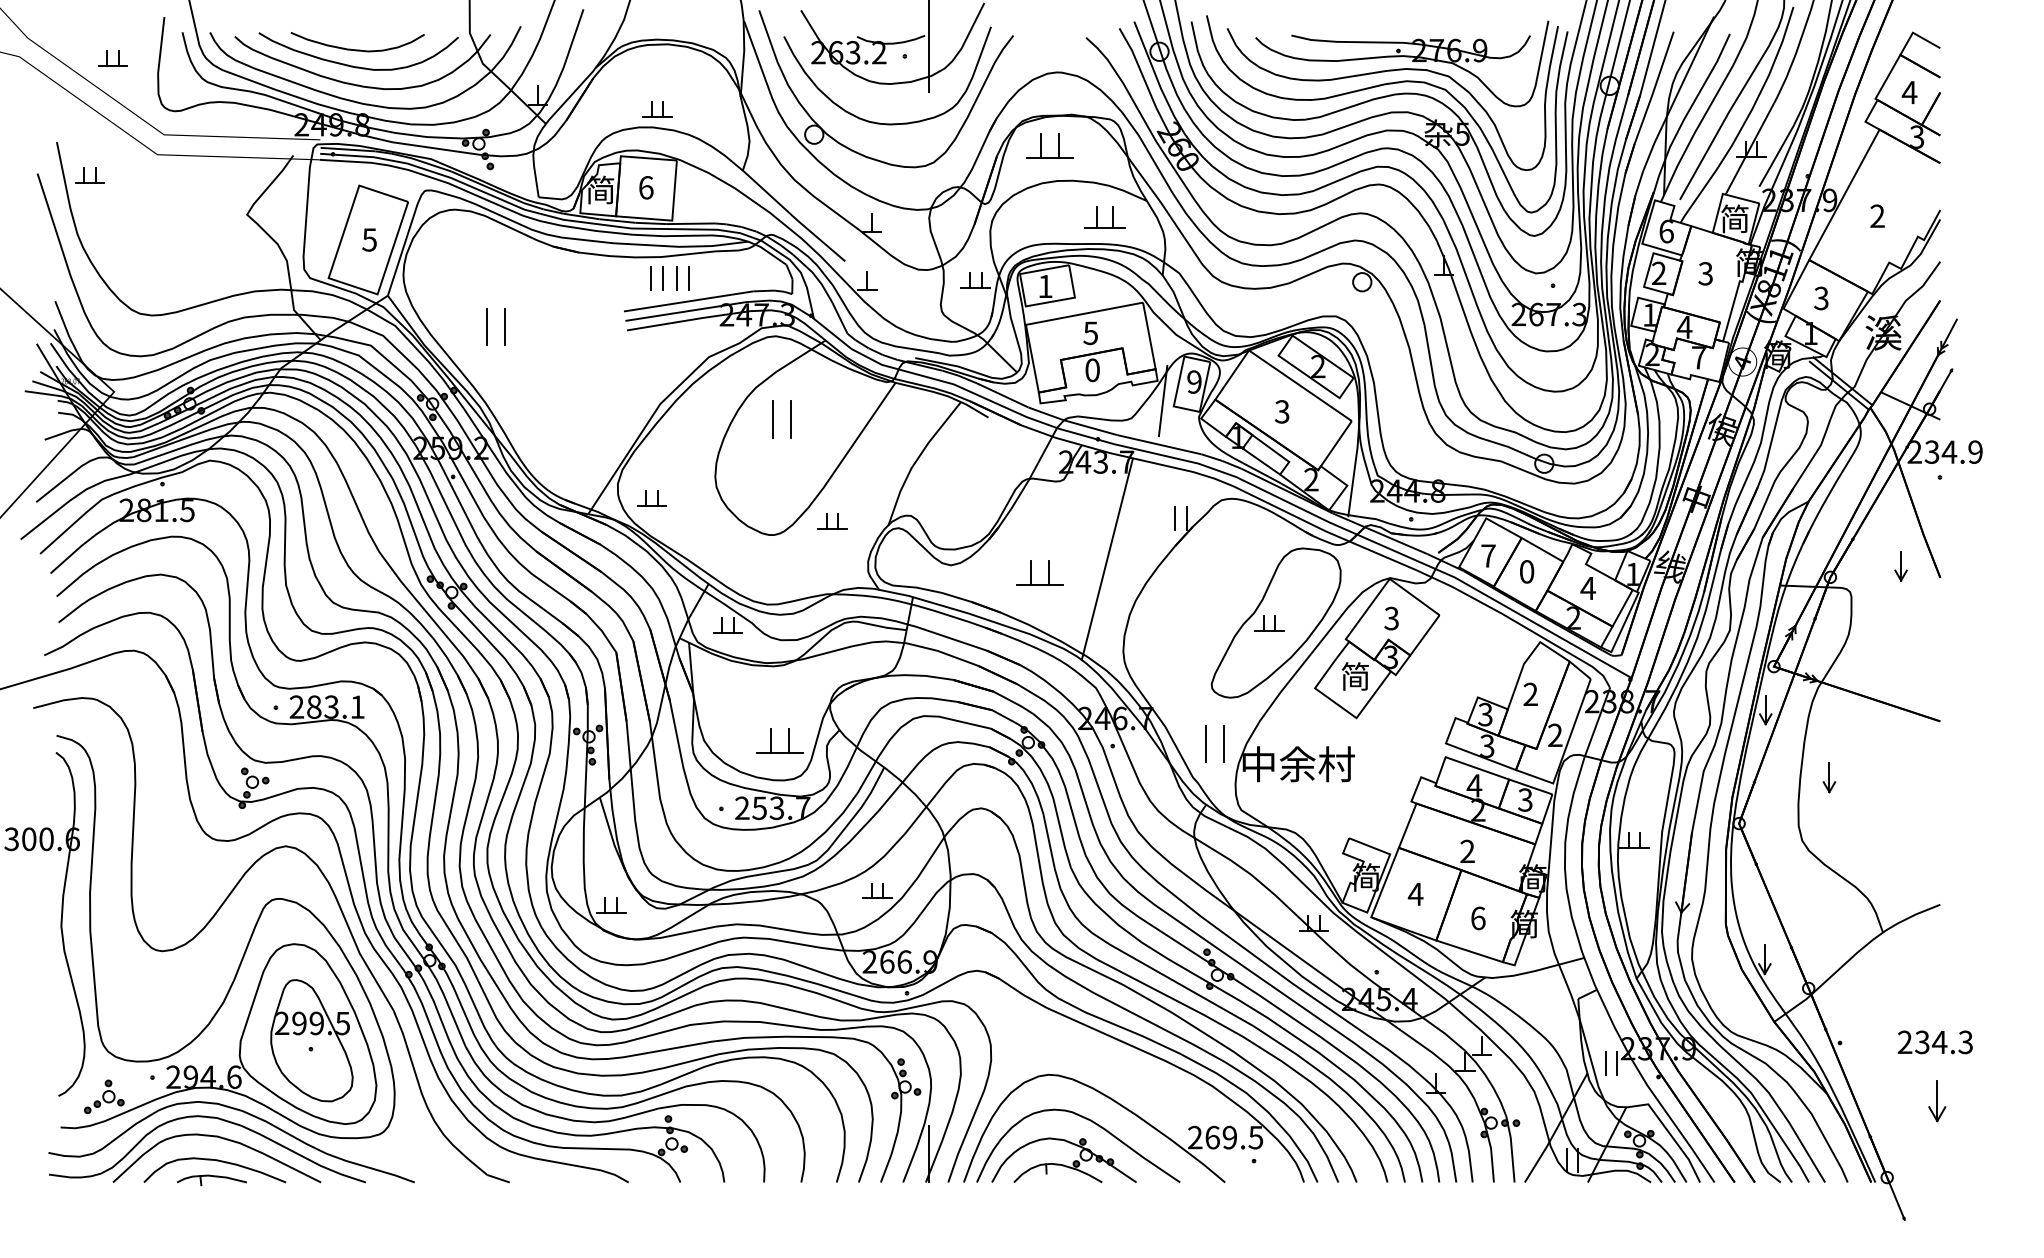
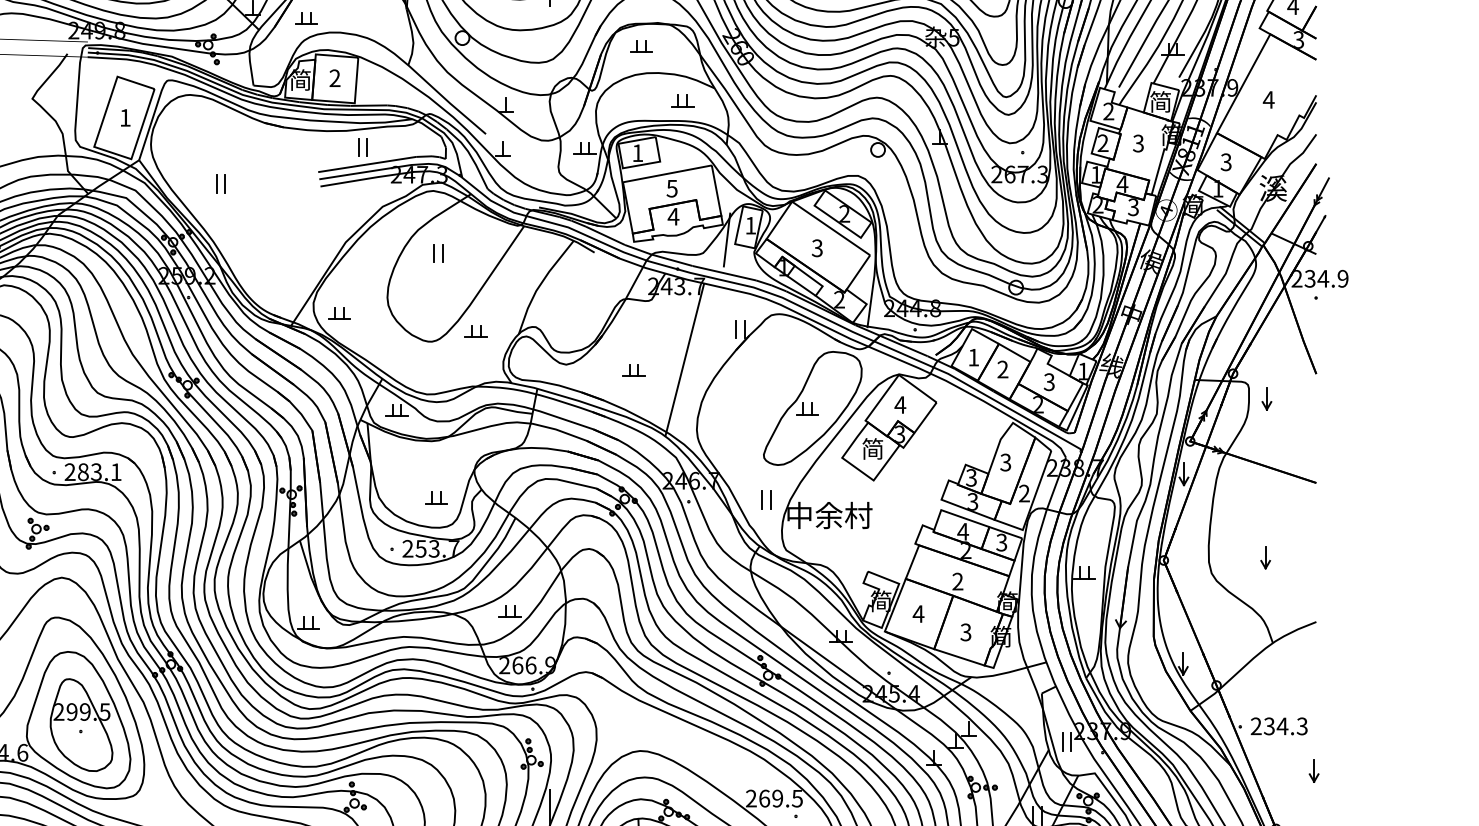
part: (657, 109) -> (306, 18), moved
part: (1050, 145) -> (641, 46), size x0.62
text: (646, 187) -> (335, 78), 6 -> 2
text: (1877, 215) -> (1268, 99), 2 -> 4
part: (1104, 217) -> (682, 100), size x0.71
text: (1666, 231) -> (1108, 111), 6 -> 2
text: (369, 239) -> (125, 117), 5 -> 1
part: (656, 278) -> (342, 147), removed
part: (495, 327) -> (220, 184), size x0.62
text: (1698, 357) -> (1133, 207), 7 -> 3
text: (1092, 370) -> (673, 216), 0 -> 4
text: (1194, 381) -> (750, 225), 9 -> 1
part: (782, 418) -> (438, 253), size x0.62
text: (1488, 555) -> (973, 357), 7 -> 1
part: (1900, 566) -> (1266, 398), moved
text: (1526, 571) -> (1002, 369), 0 -> 2
part: (1040, 572) -> (634, 370), size x0.62
text: (1587, 588) -> (1048, 382), 4 -> 3
text: (1391, 618) -> (900, 404), 3 -> 4
text: (1530, 694) -> (1005, 462), 2 -> 3
part: (779, 741) -> (436, 498), size x0.62
part: (1214, 743) -> (765, 499), size x0.62
part: (1829, 777) -> (1265, 557), moved
text: (1477, 918) -> (965, 632), 6 -> 3
text: (1935, 1042) -> (1279, 726), moved
part: (1937, 1101) -> (1314, 771), size x0.71

